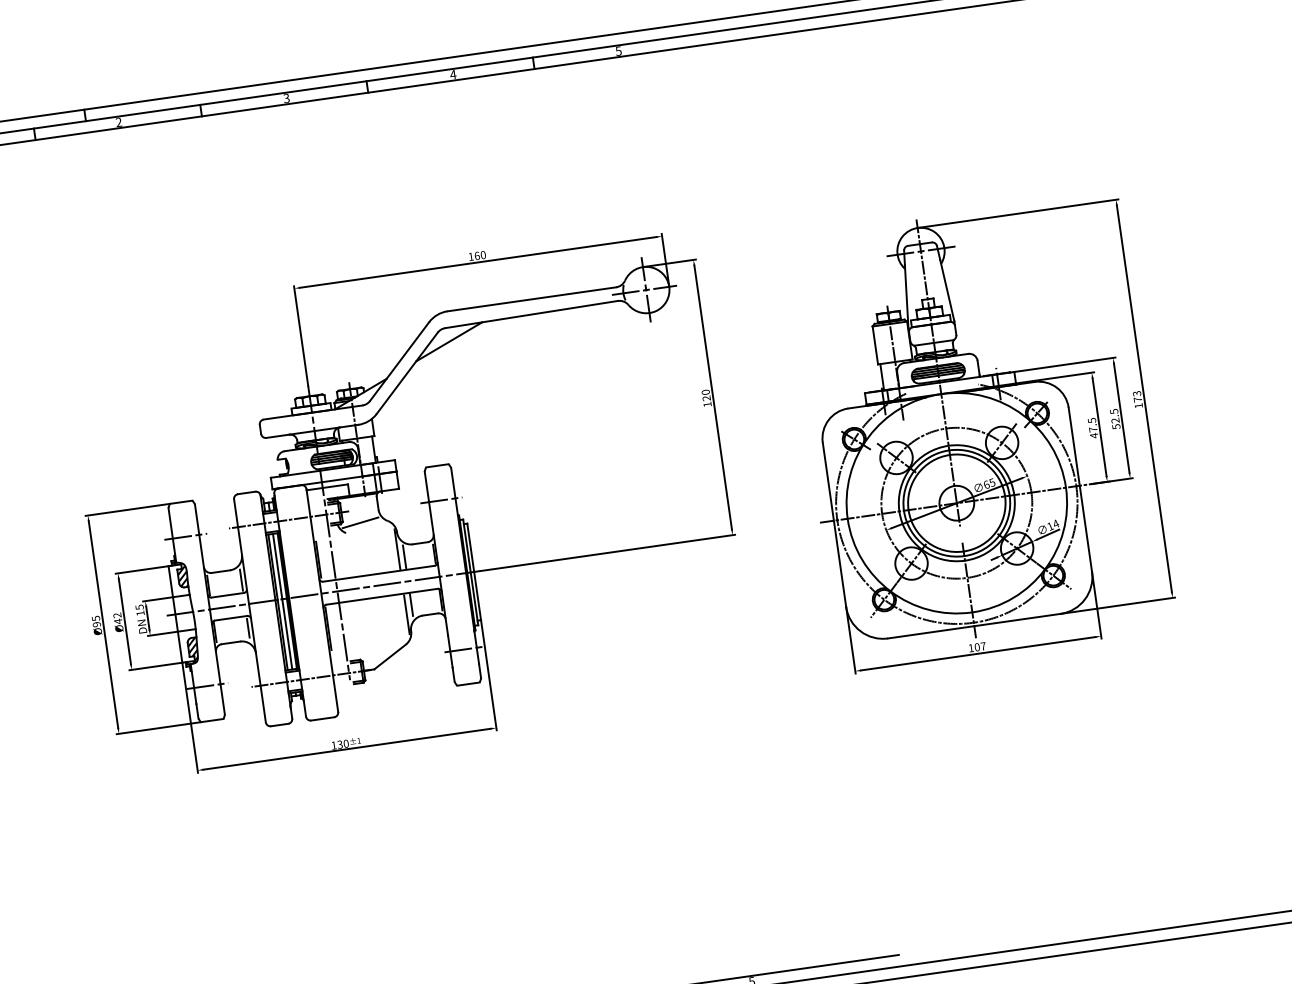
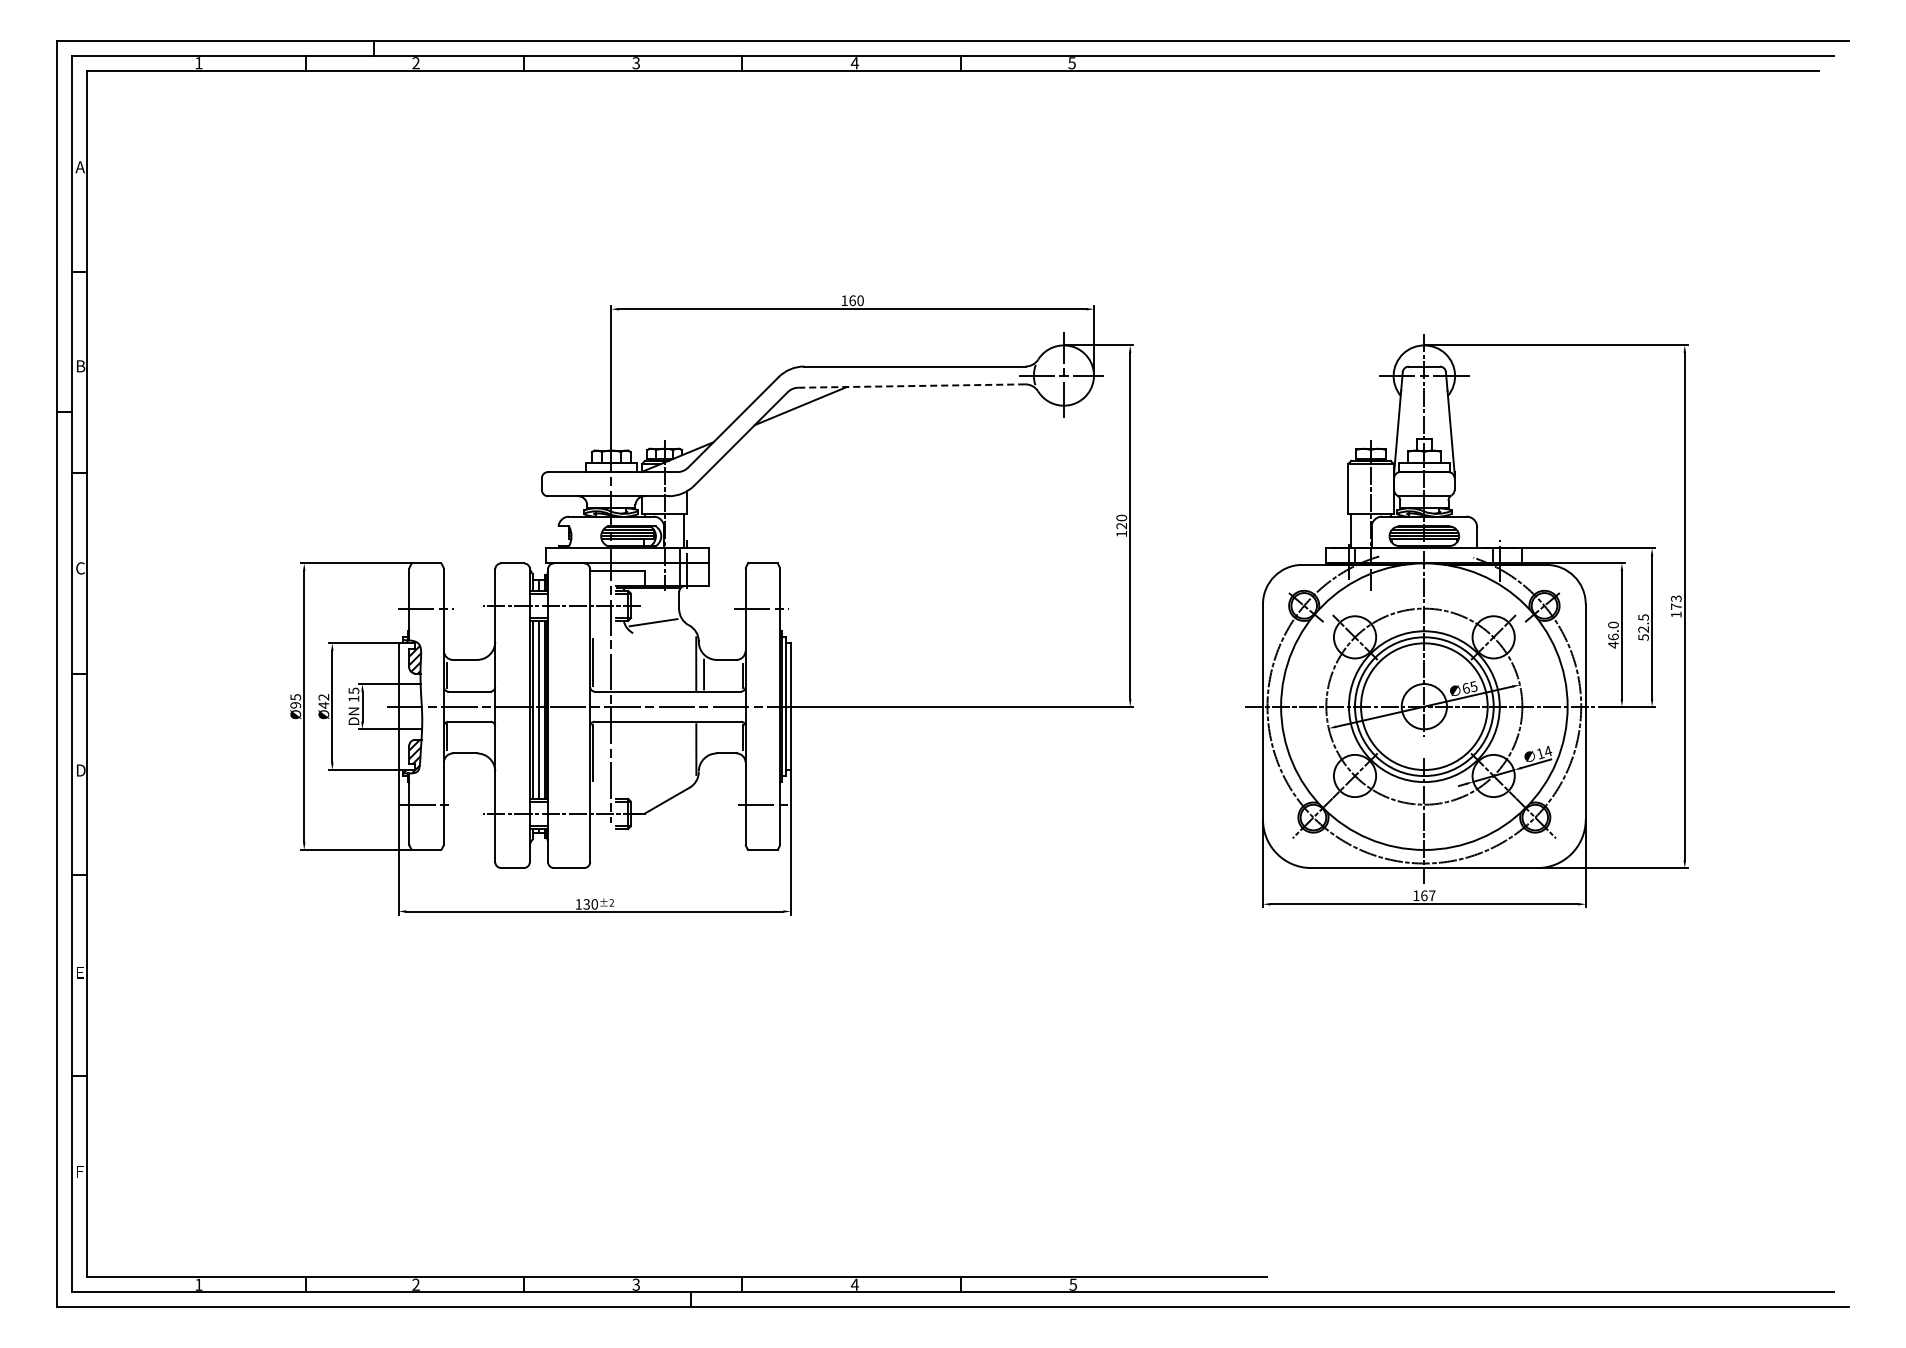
line: (532, 314) -> (912, 386), solid -> dashed
text: (1092, 424) -> (1613, 630), 47.5 -> 46.0
line: (241, 580) -> (489, 674), removed
line: (411, 604) -> (704, 737), removed
line: (247, 628) -> (489, 737), removed
text: (977, 647) -> (1424, 895), 107 -> 167
text: (358, 740) -> (611, 902), ±1 -> ±2

